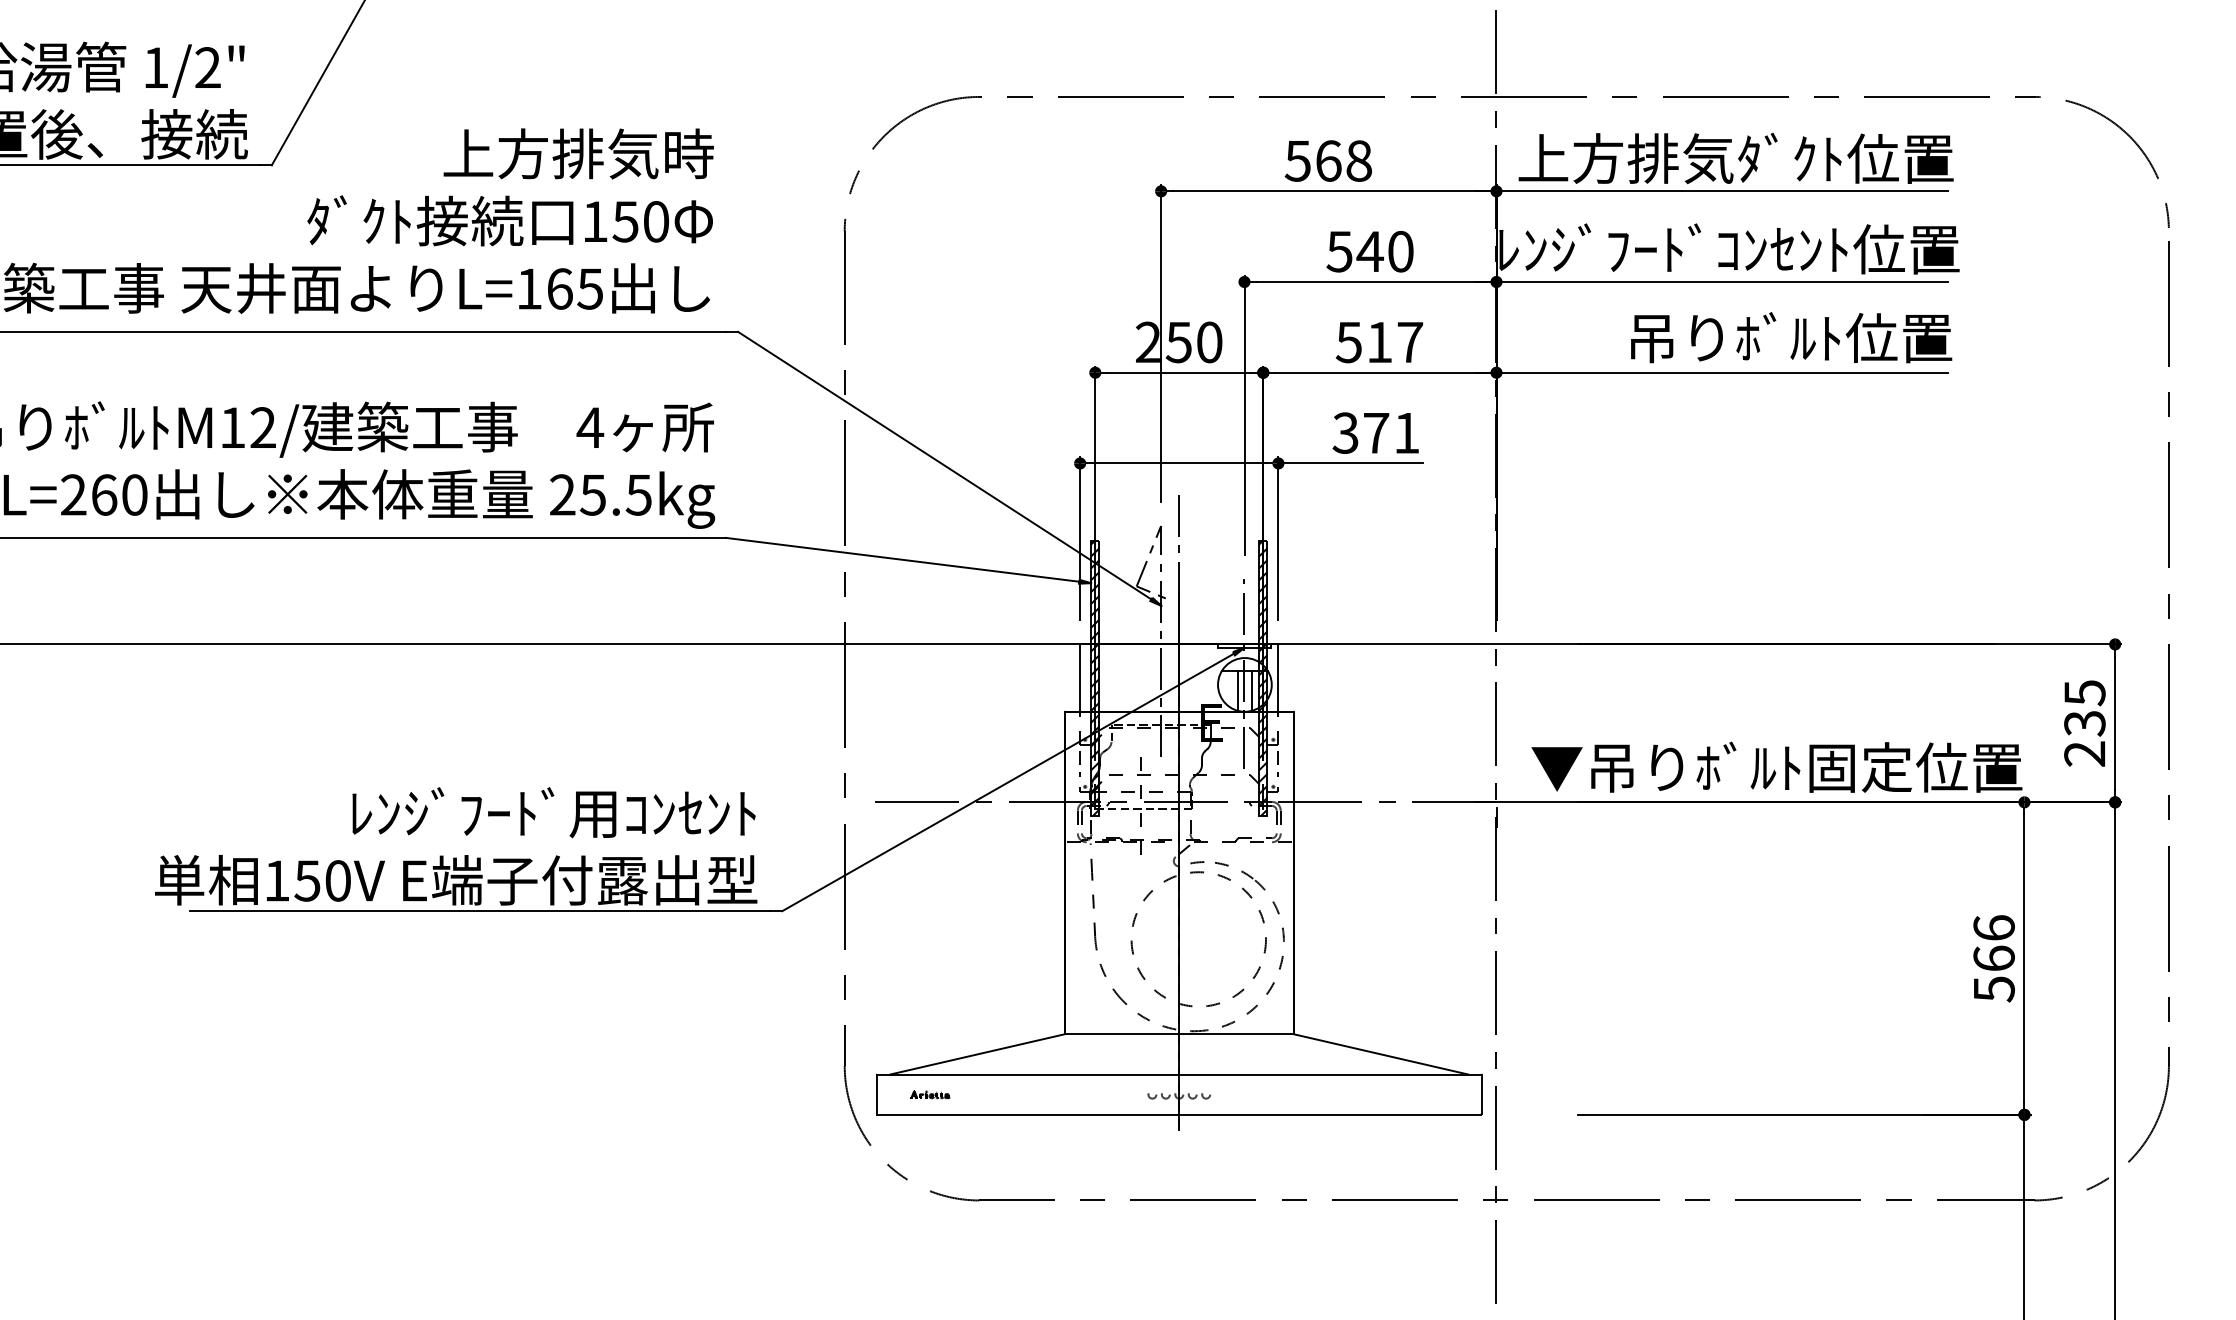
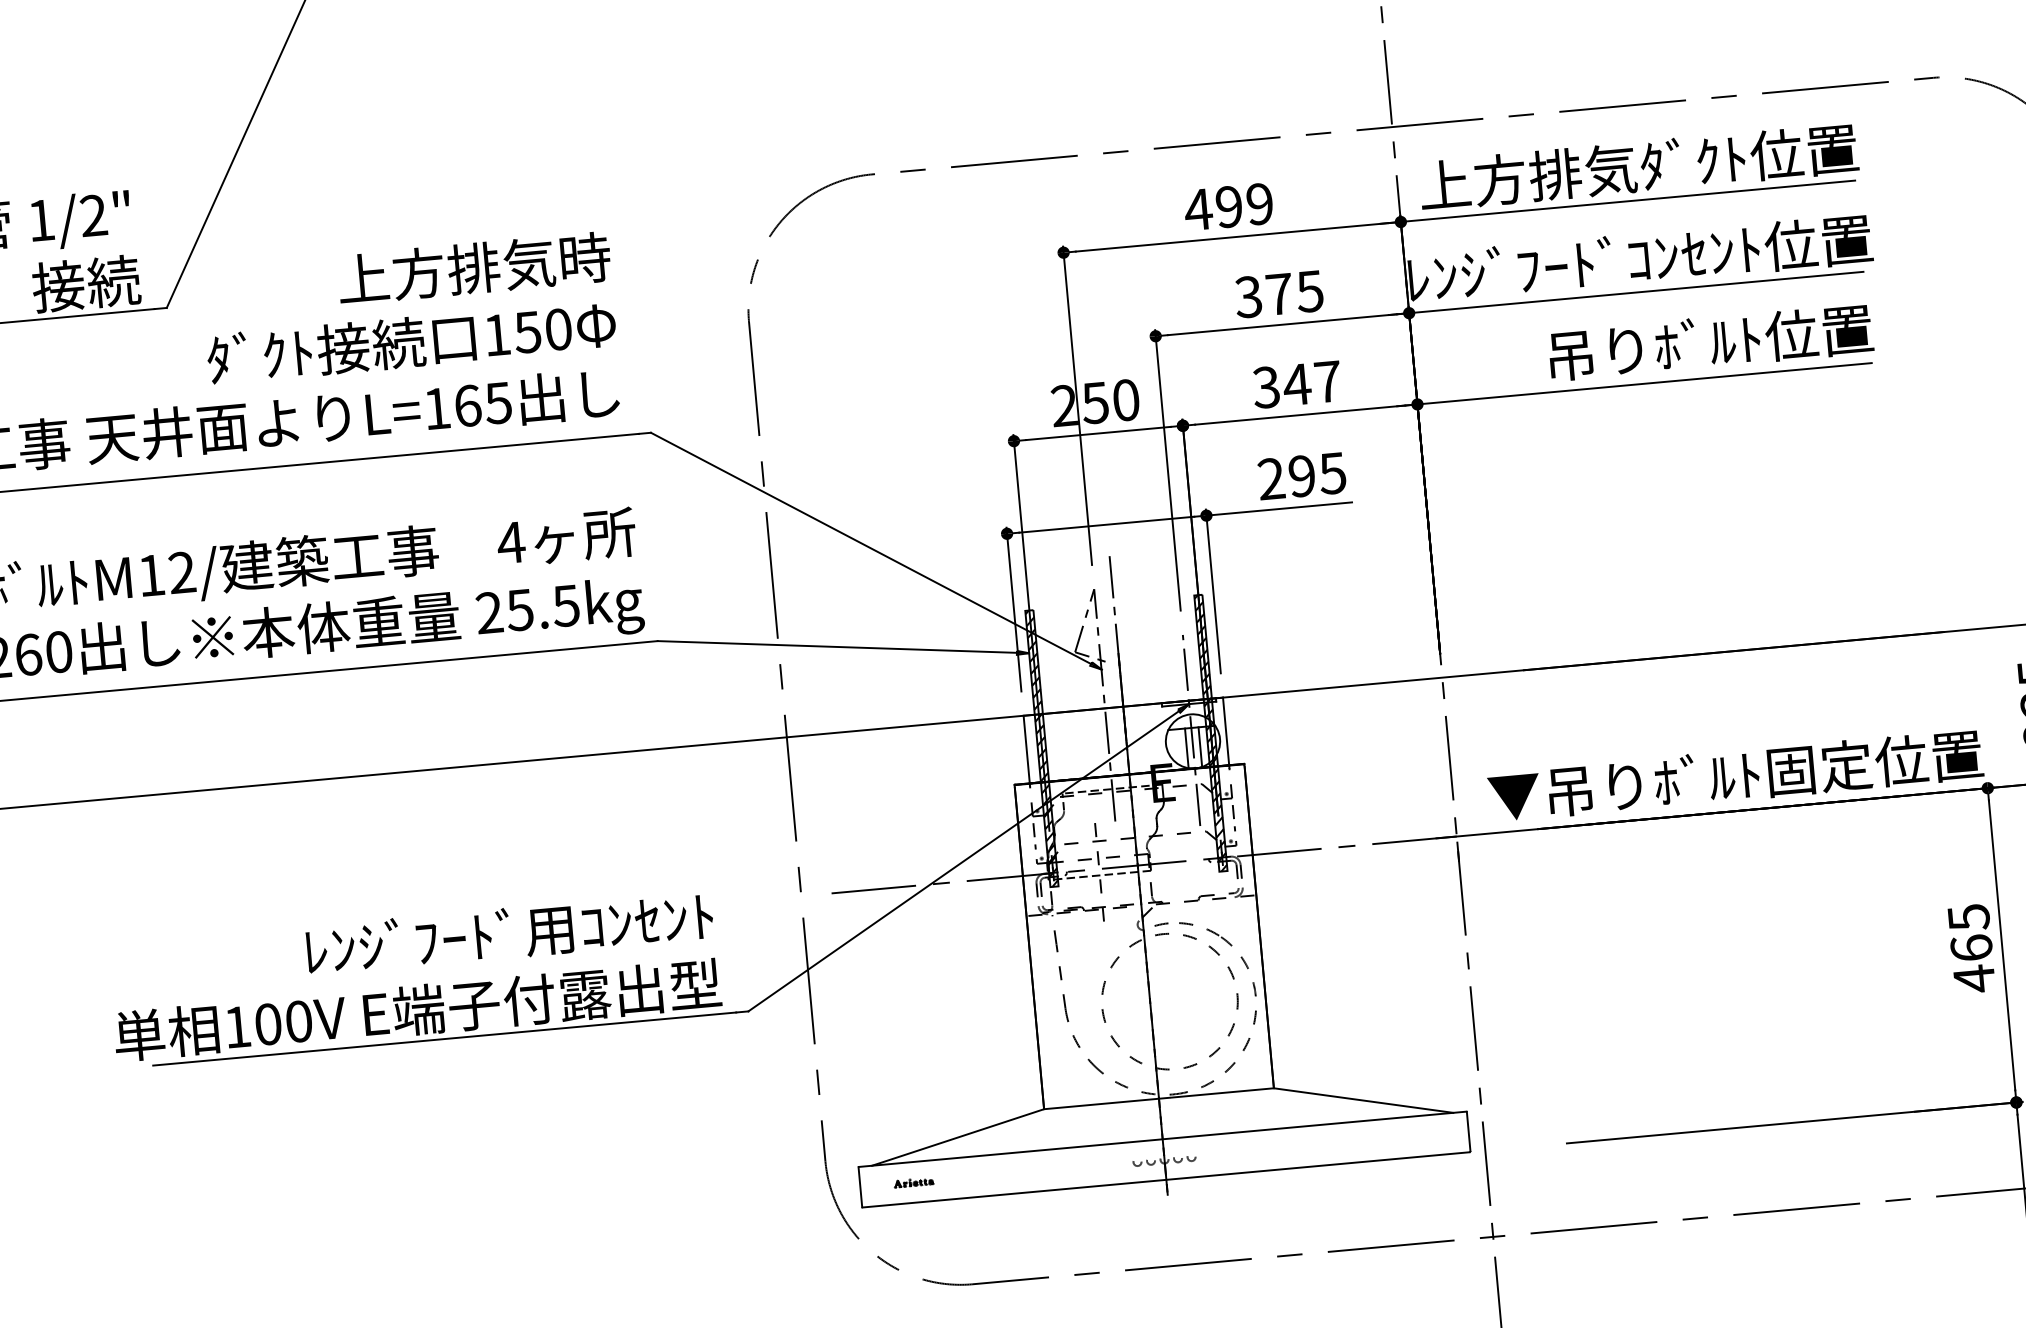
text: (1327, 160) -> (1228, 206), 568 -> 499
text: (1369, 251) -> (1278, 294), 540 -> 375
text: (1364, 341) -> (1281, 385), 517 -> 347
text: (1375, 432) -> (1301, 475), 371 -> 295
text: (307, 880) -> (268, 1023), 150V -> 100V
text: (1993, 959) -> (1971, 949), 566 -> 465

